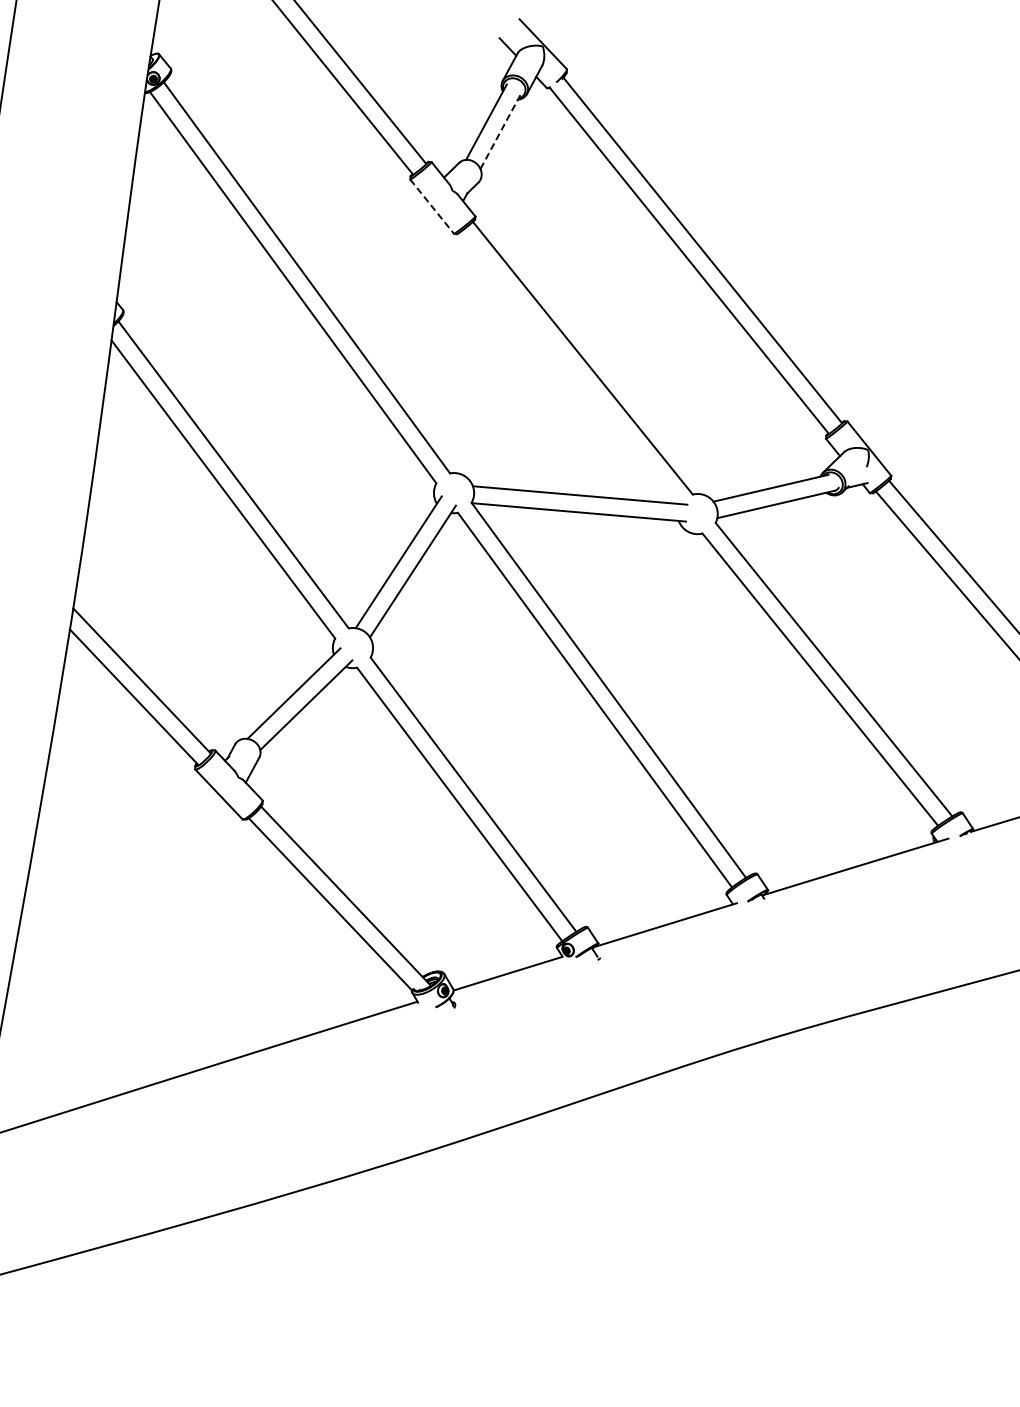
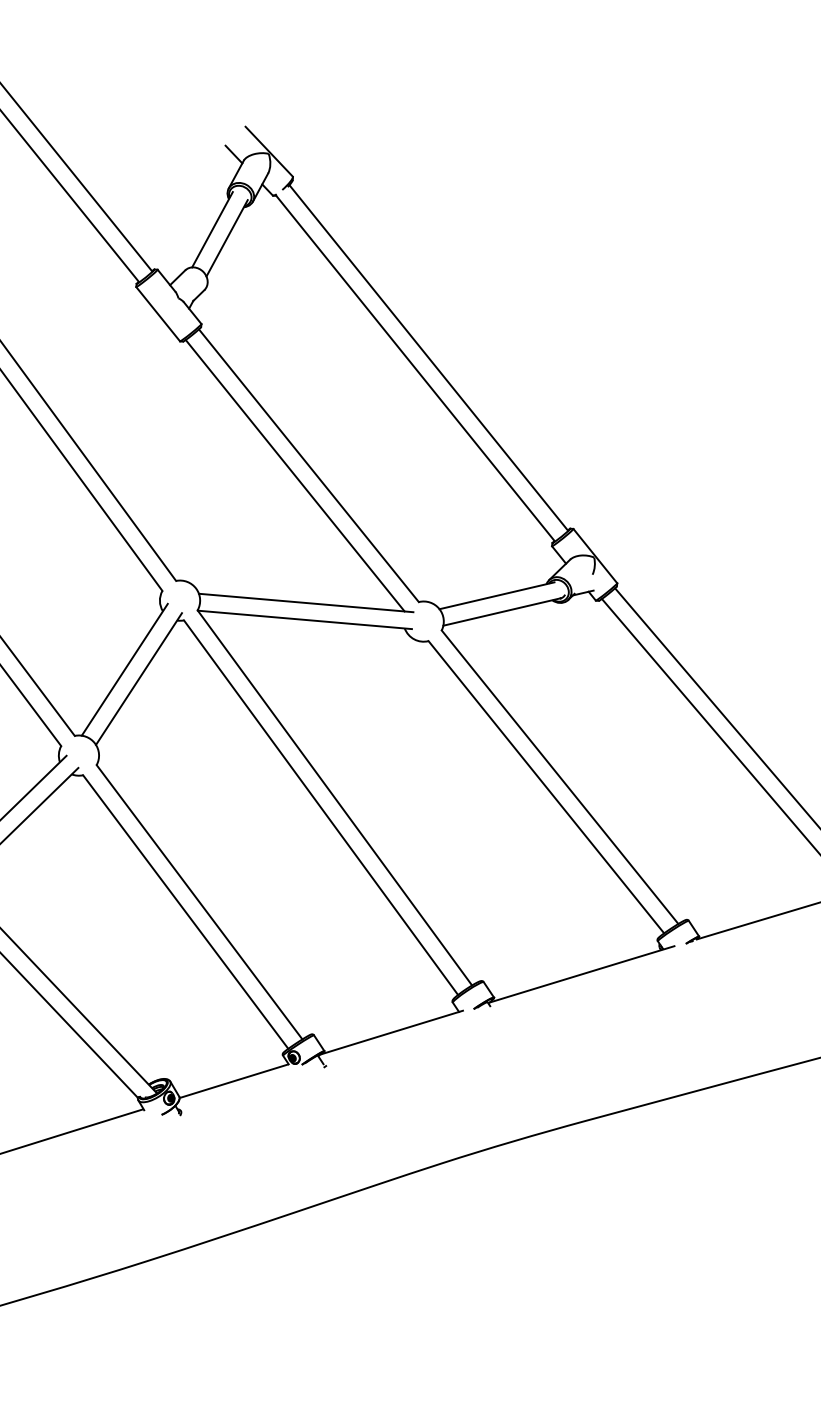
line: (501, 130) -> (227, 238), dashed -> solid
line: (432, 206) -> (158, 314), dashed -> solid
line: (568, 367) -> (294, 475), added

